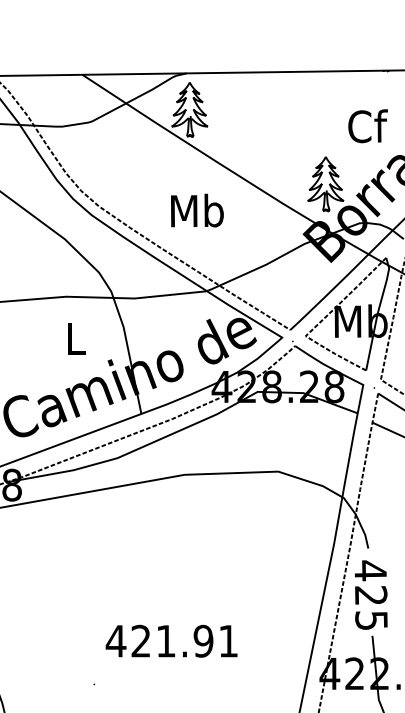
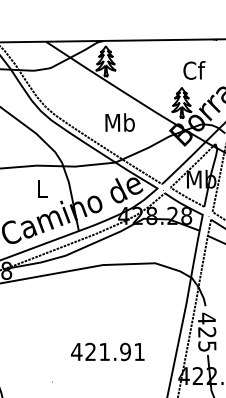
text: (368, 126) -> (194, 70), moved
text: (196, 210) -> (119, 122), moved
text: (171, 640) -> (107, 351), moved

